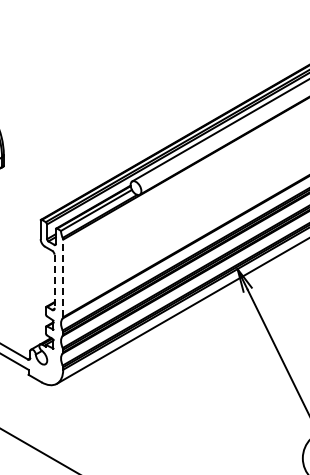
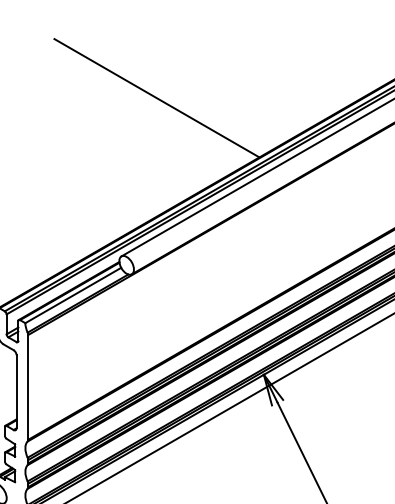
line: (158, 64) -> (157, 98), added
line: (63, 278) -> (28, 387), dashed -> solid
line: (54, 282) -> (16, 392), dashed -> solid

